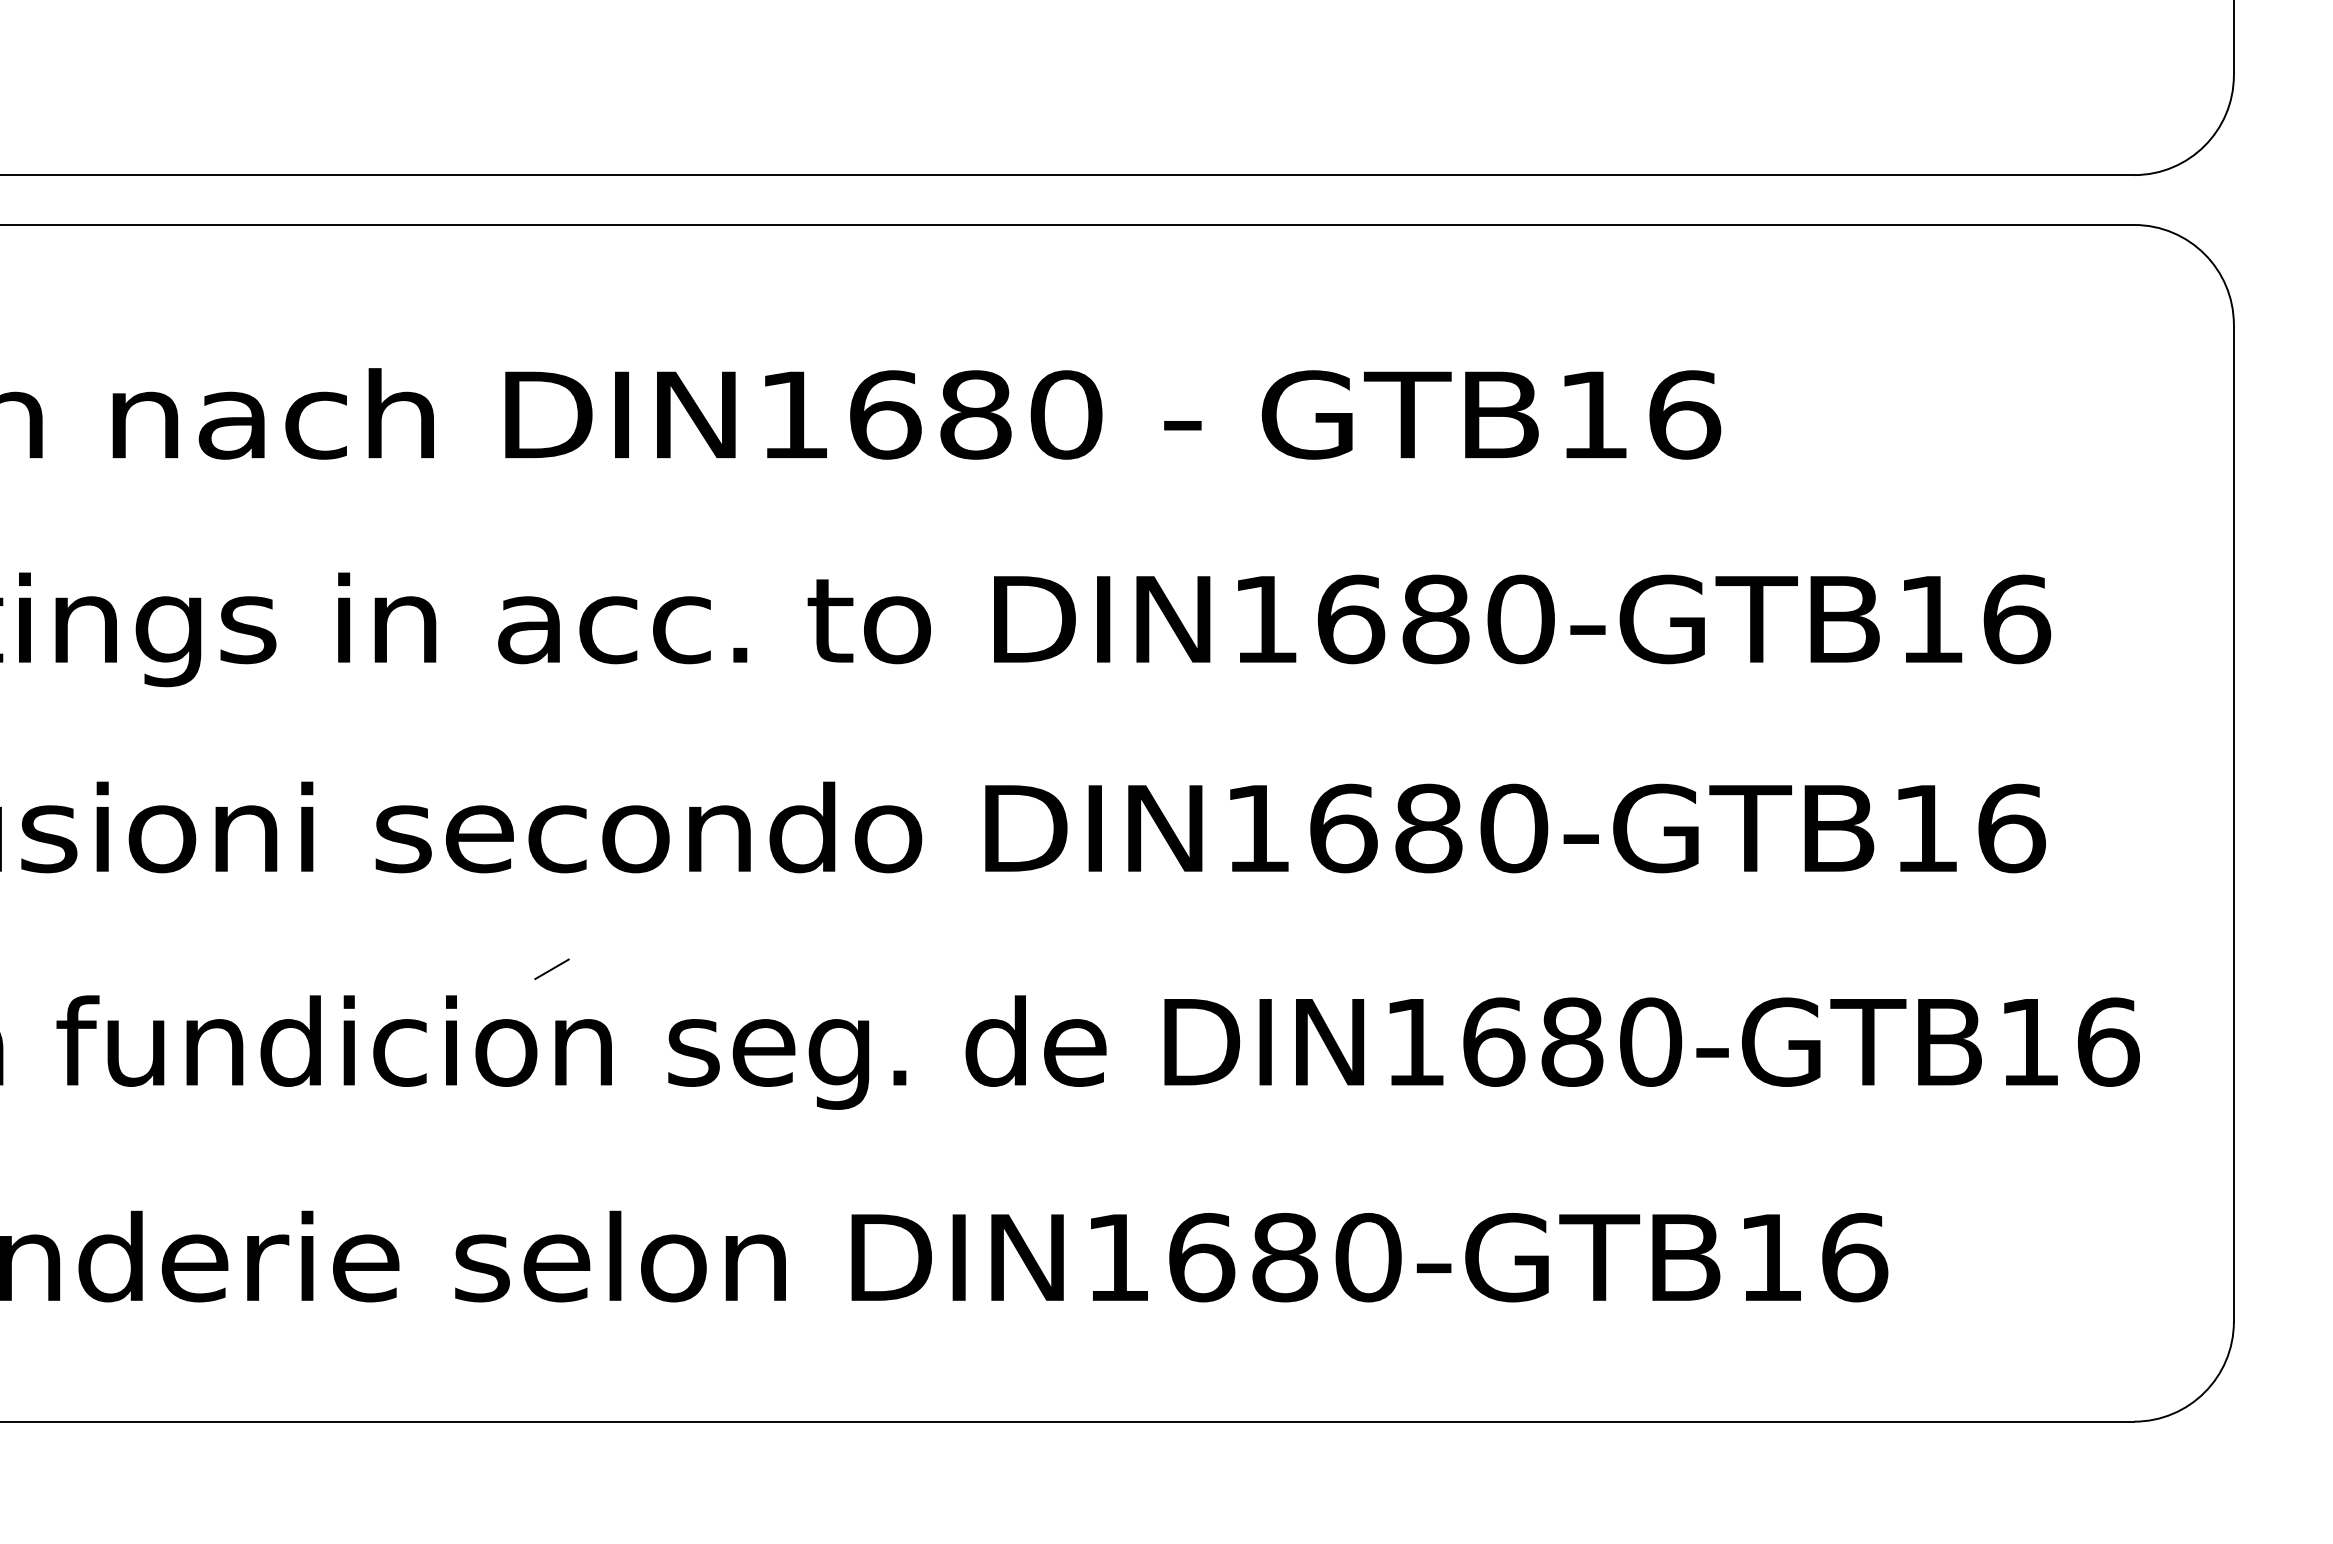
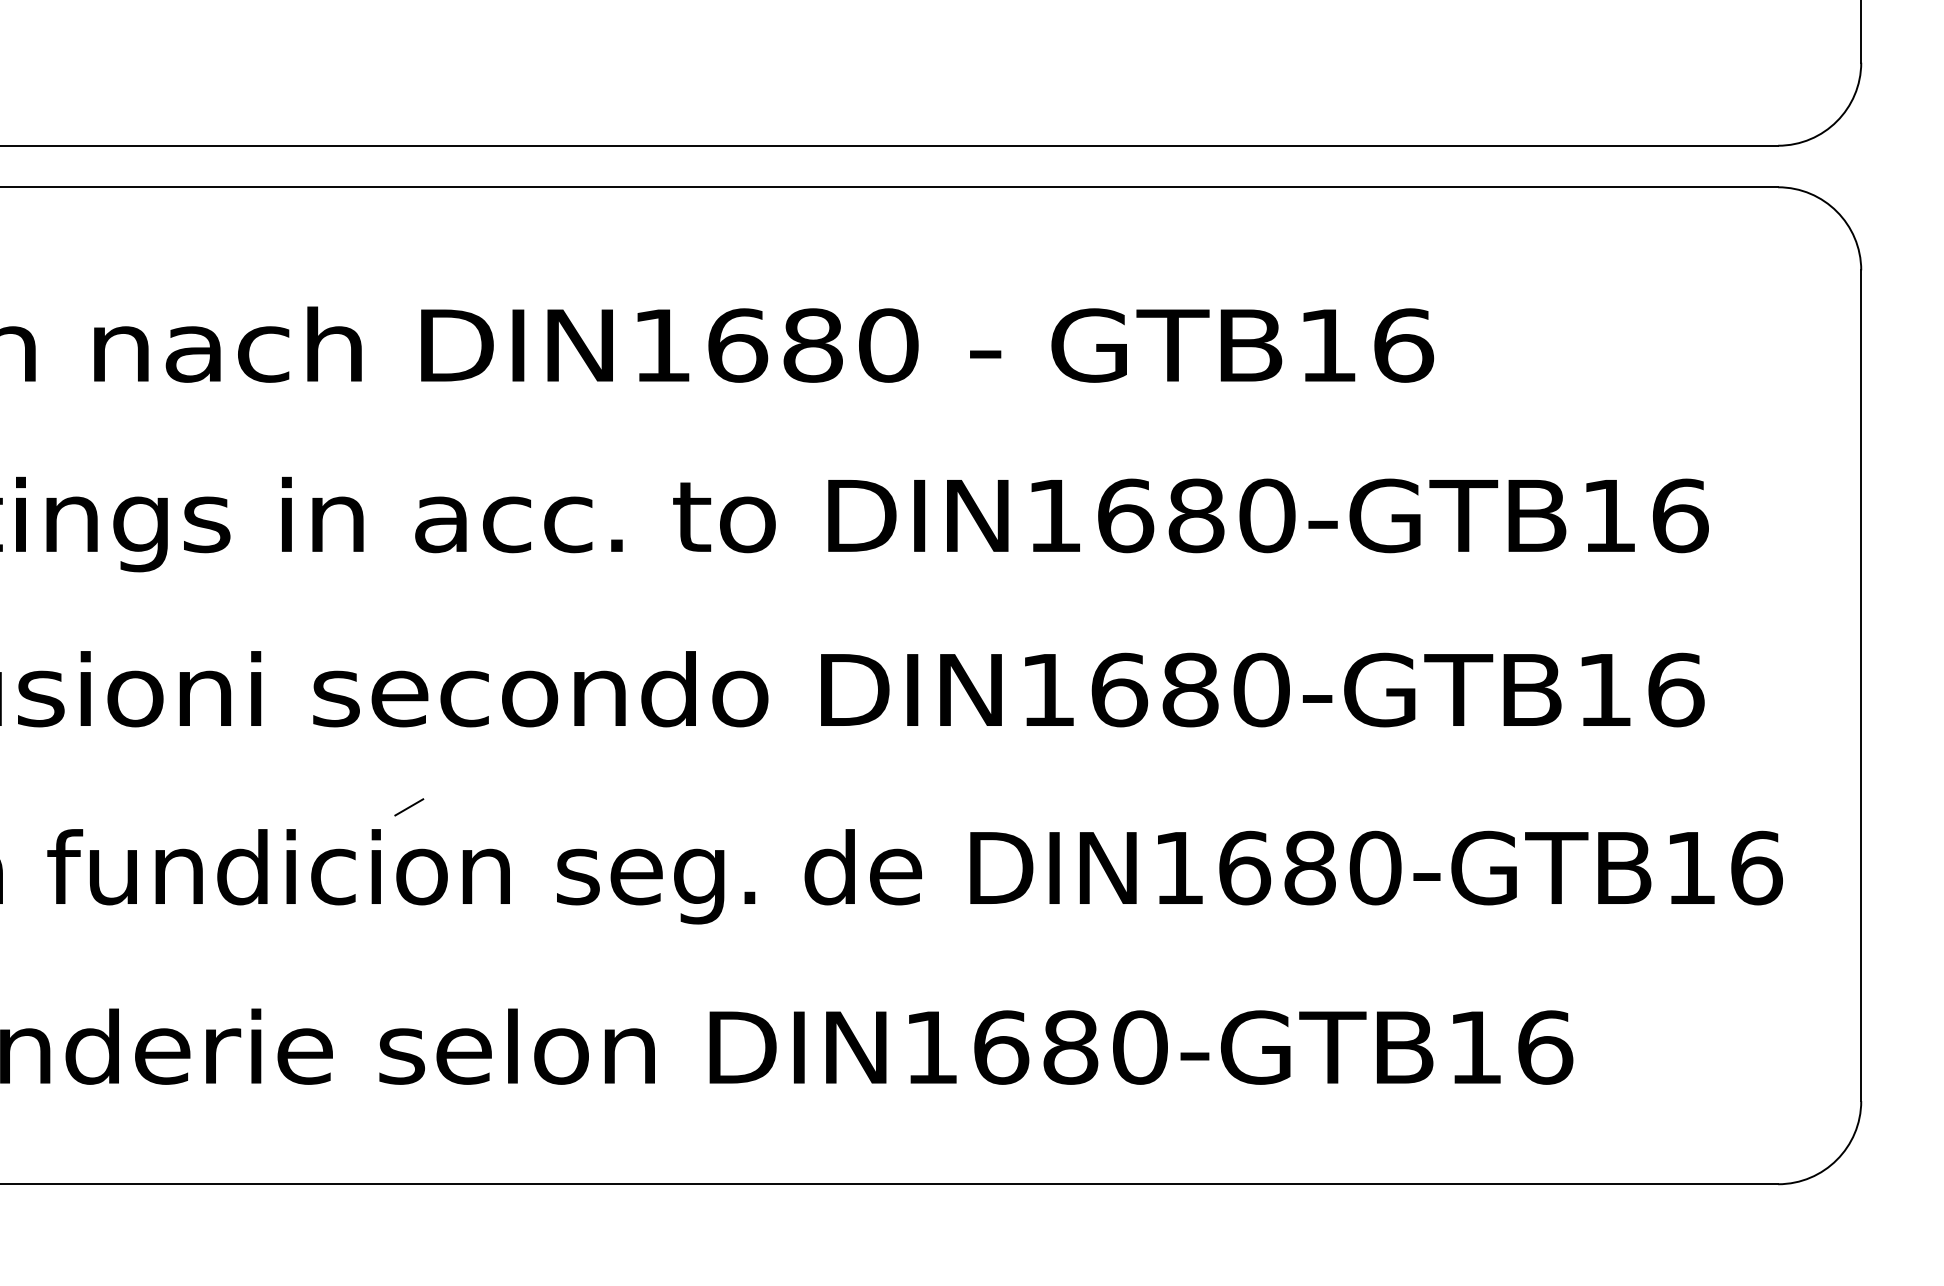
line: (551, 968) -> (408, 806), moved

